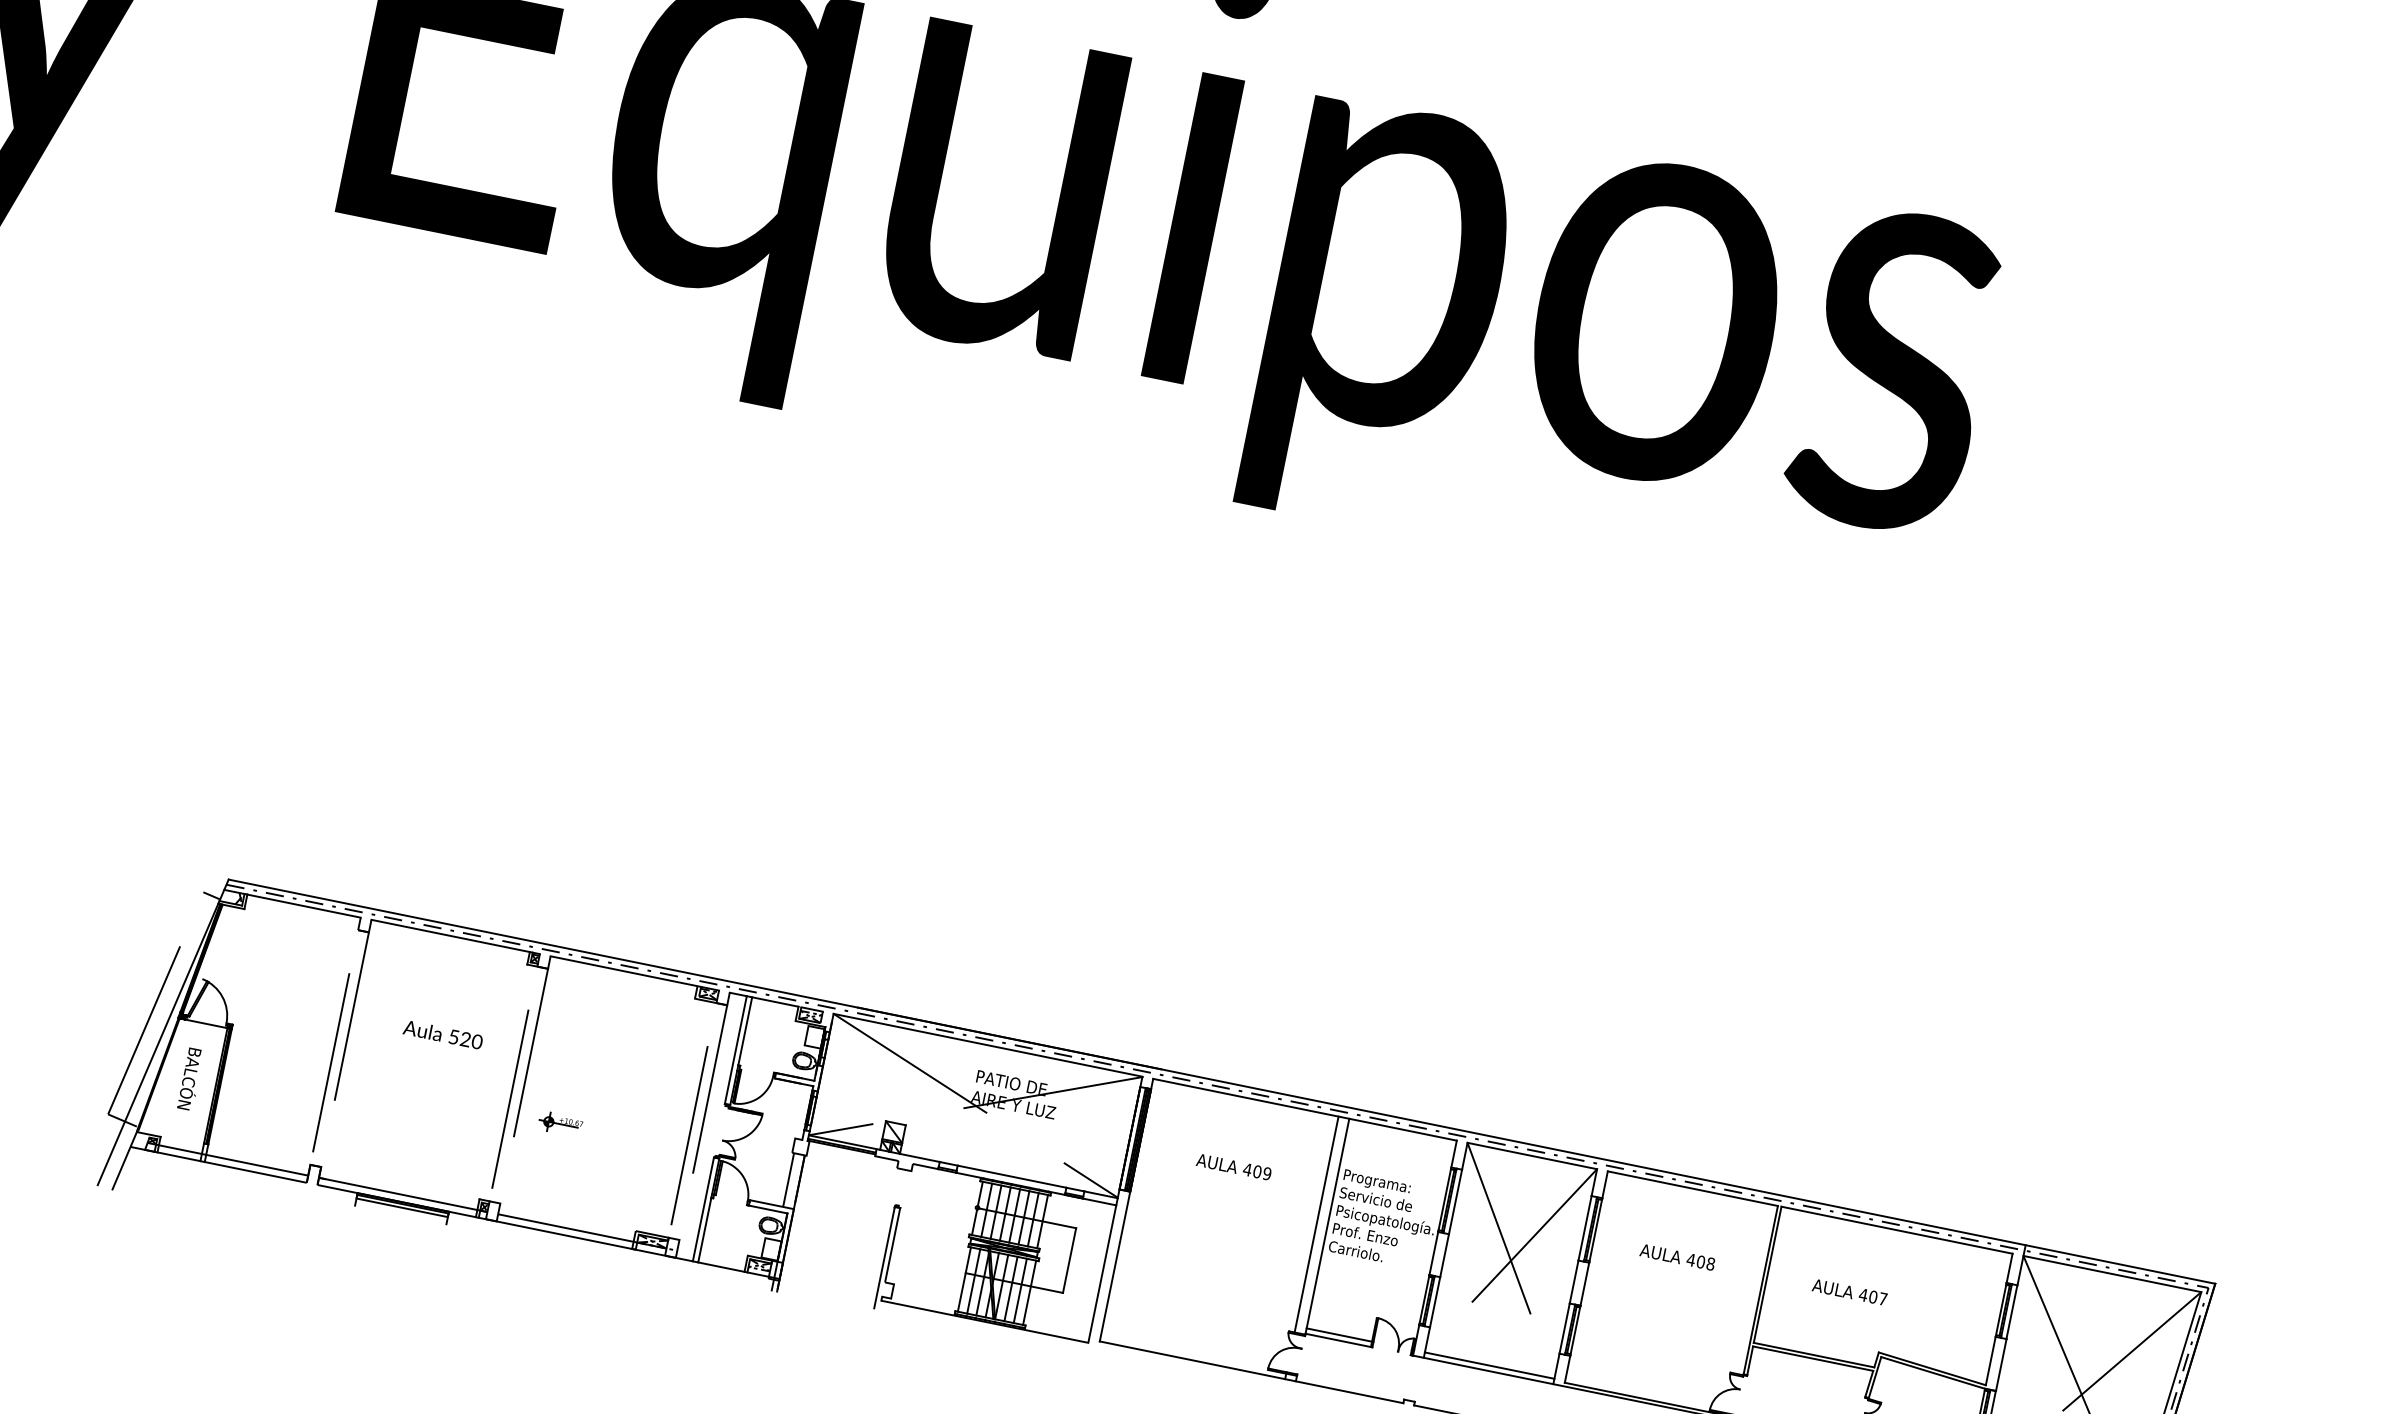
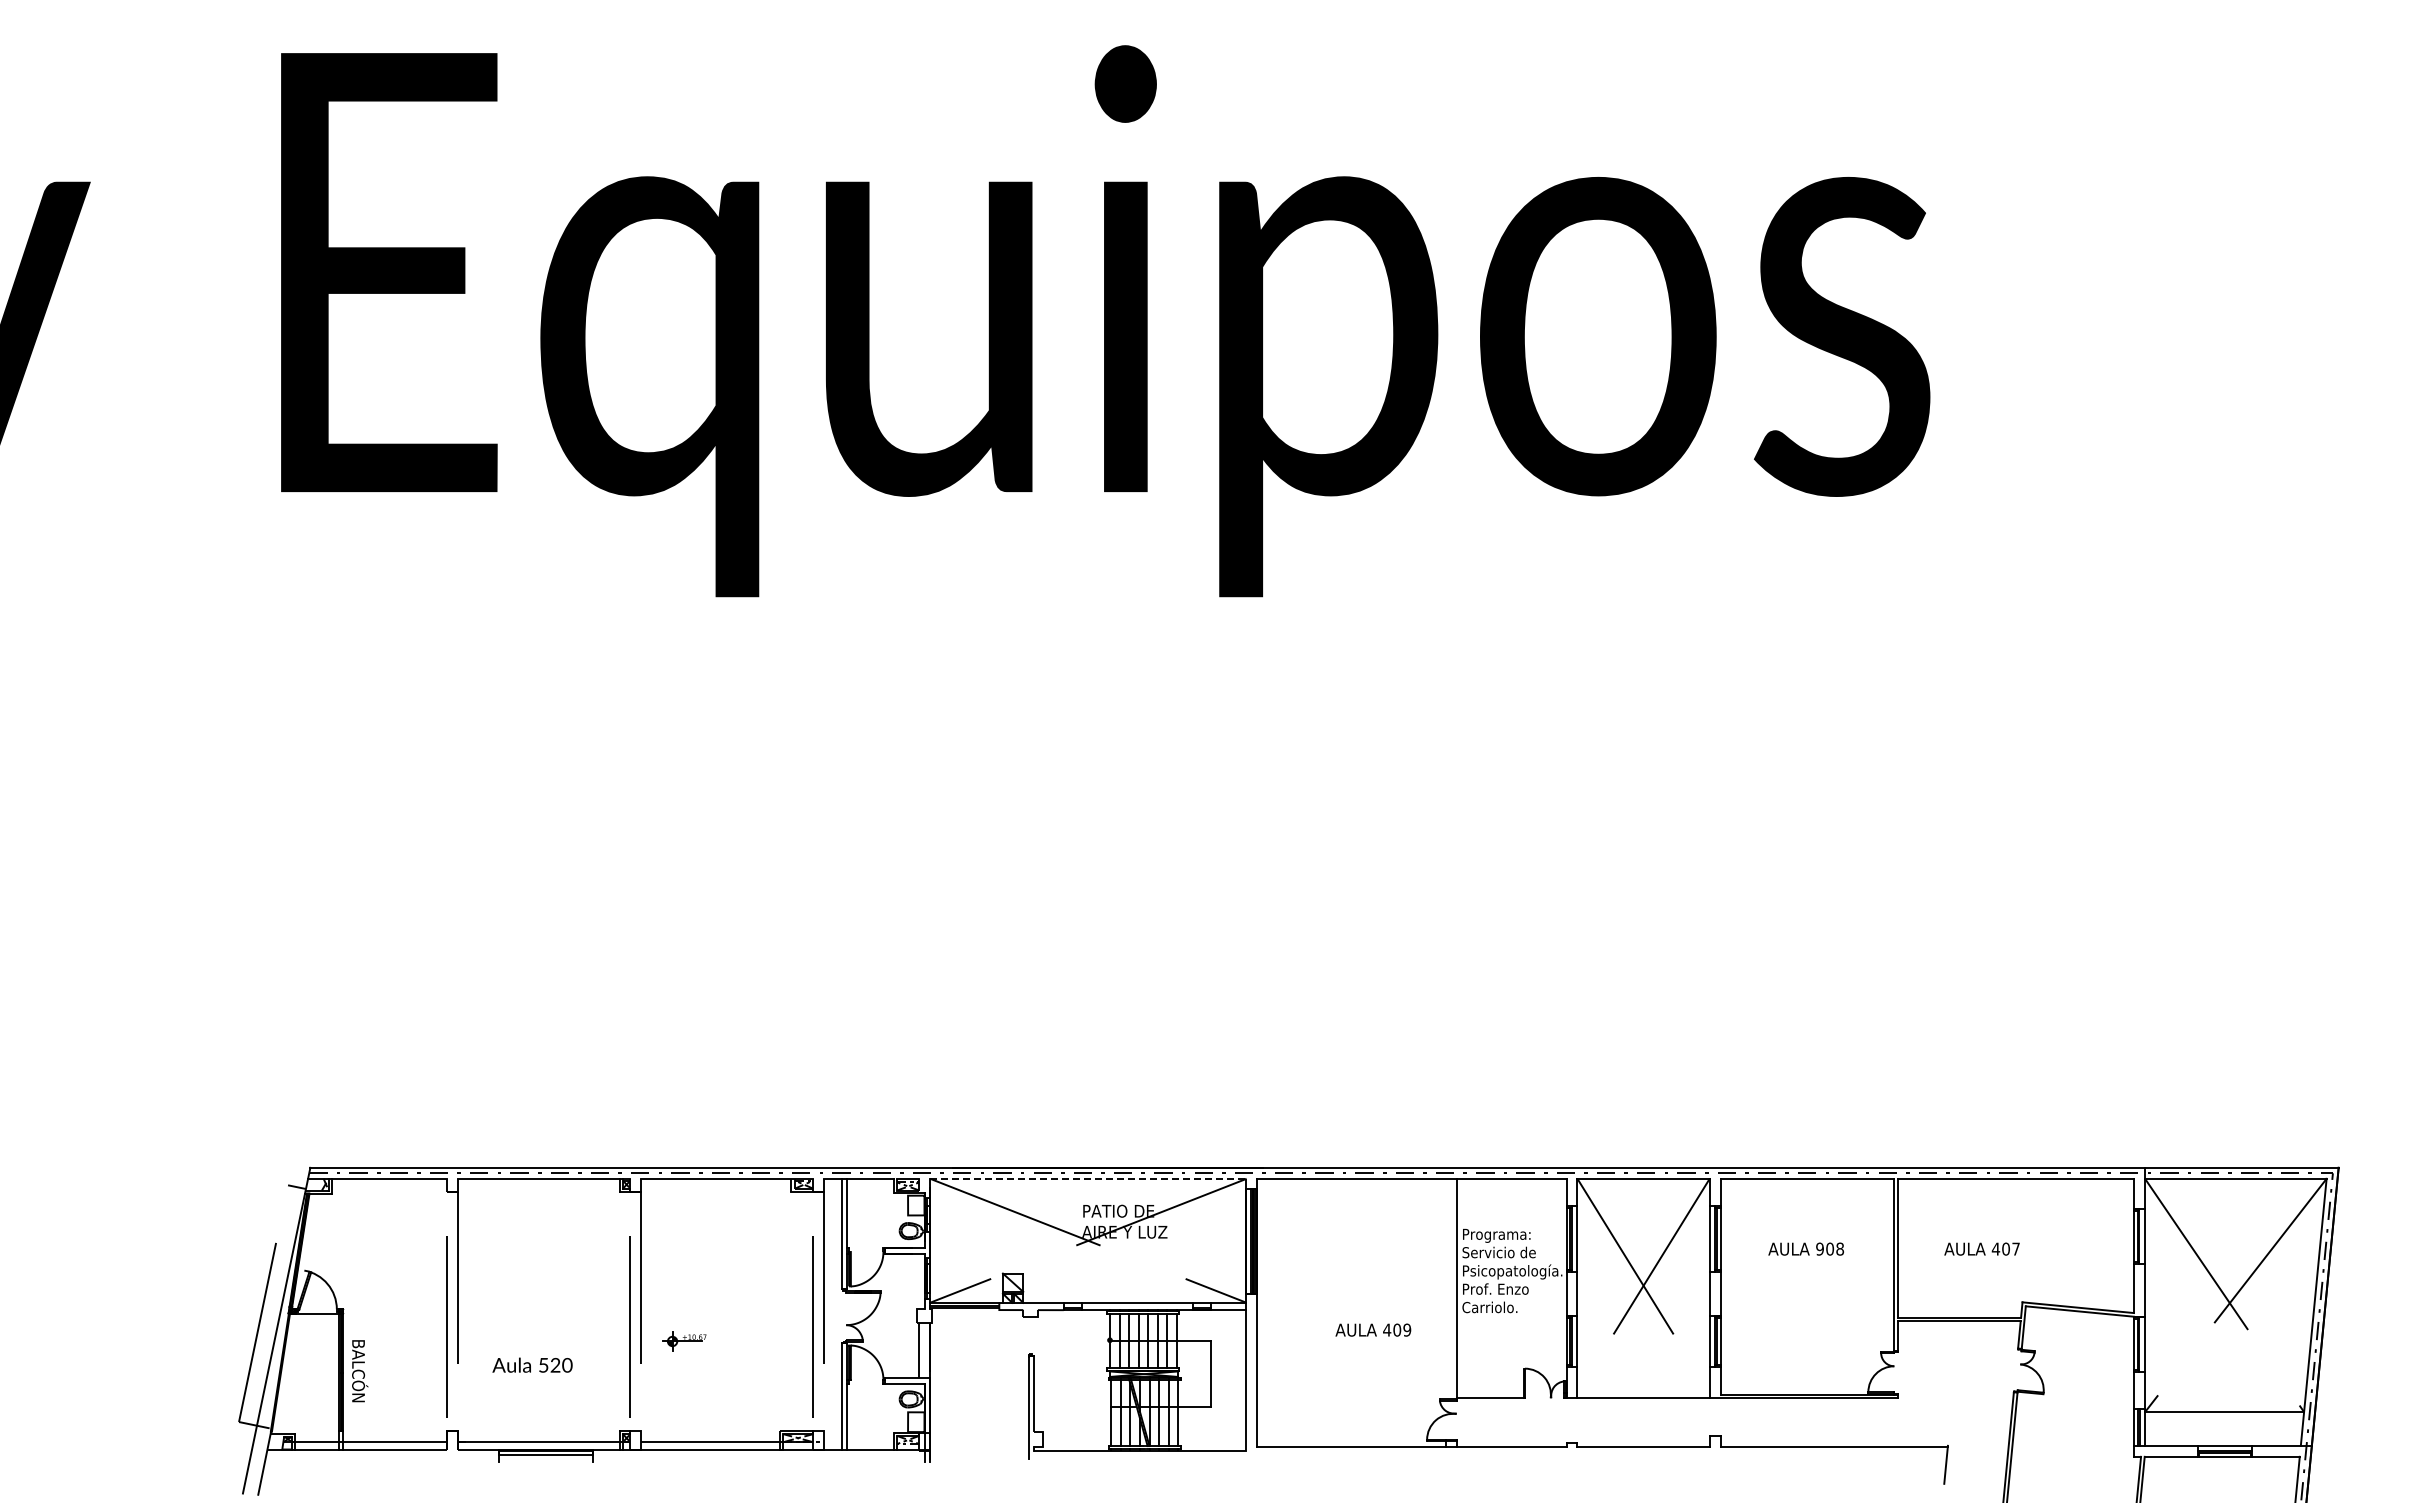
text: (443, 1034) -> (532, 1364), moved
line: (987, 1044) -> (1087, 1178), solid -> dashed
text: (191, 1079) -> (360, 1371), moved
text: (1234, 1166) -> (1373, 1329), moved
line: (1316, 1223) -> (1445, 1288), removed
text: (1690, 1259) -> (1819, 1248), 408 -> 908
line: (1339, 1334) -> (1490, 1392), removed
line: (1489, 1365) -> (1643, 1392), removed

